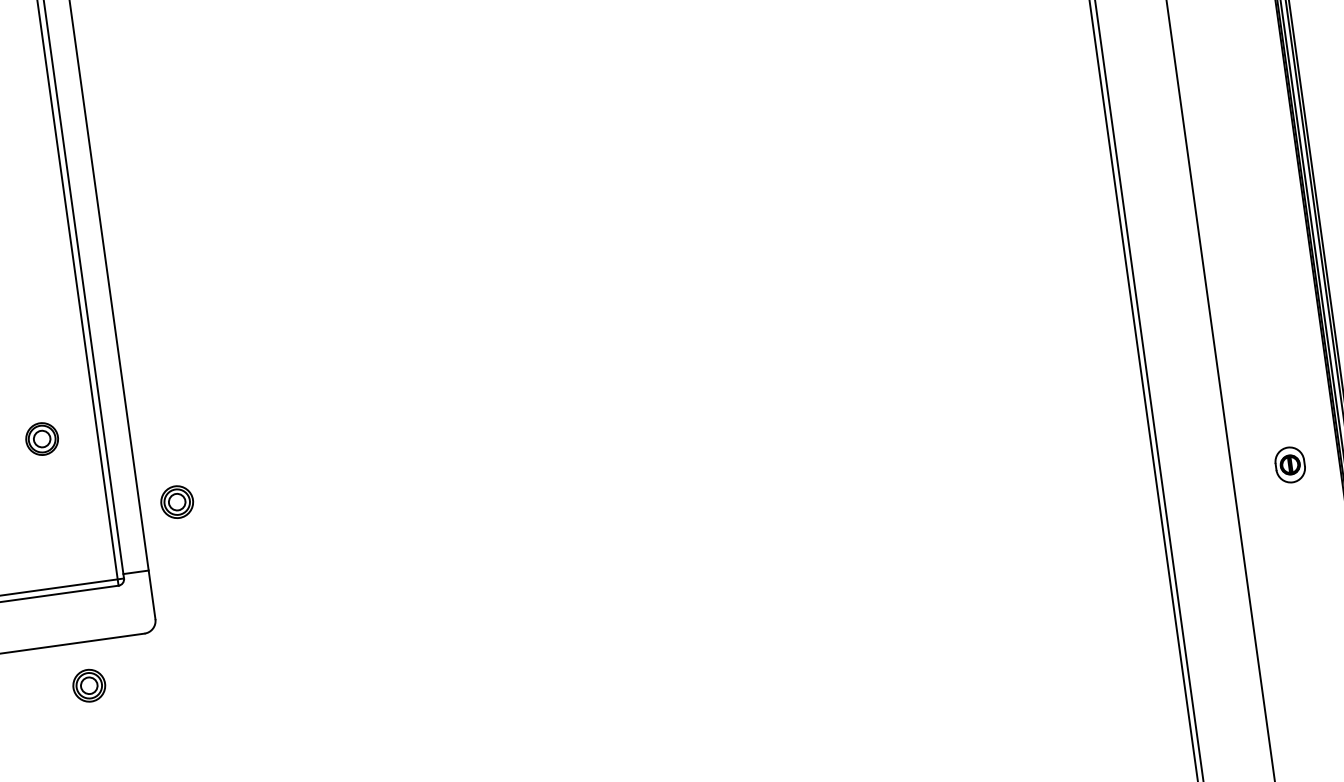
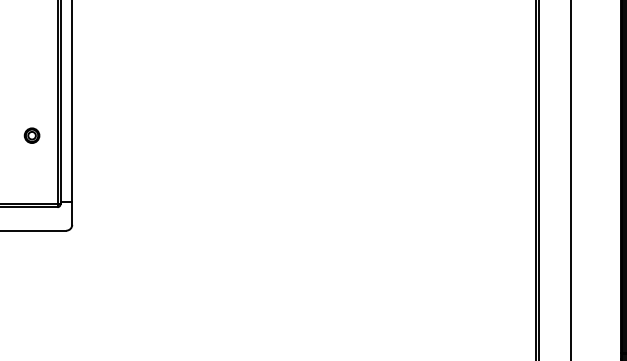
part: (1288, 465) -> (597, 226), removed
part: (177, 501) -> (89, 172), removed
part: (88, 684) -> (37, 250), removed

